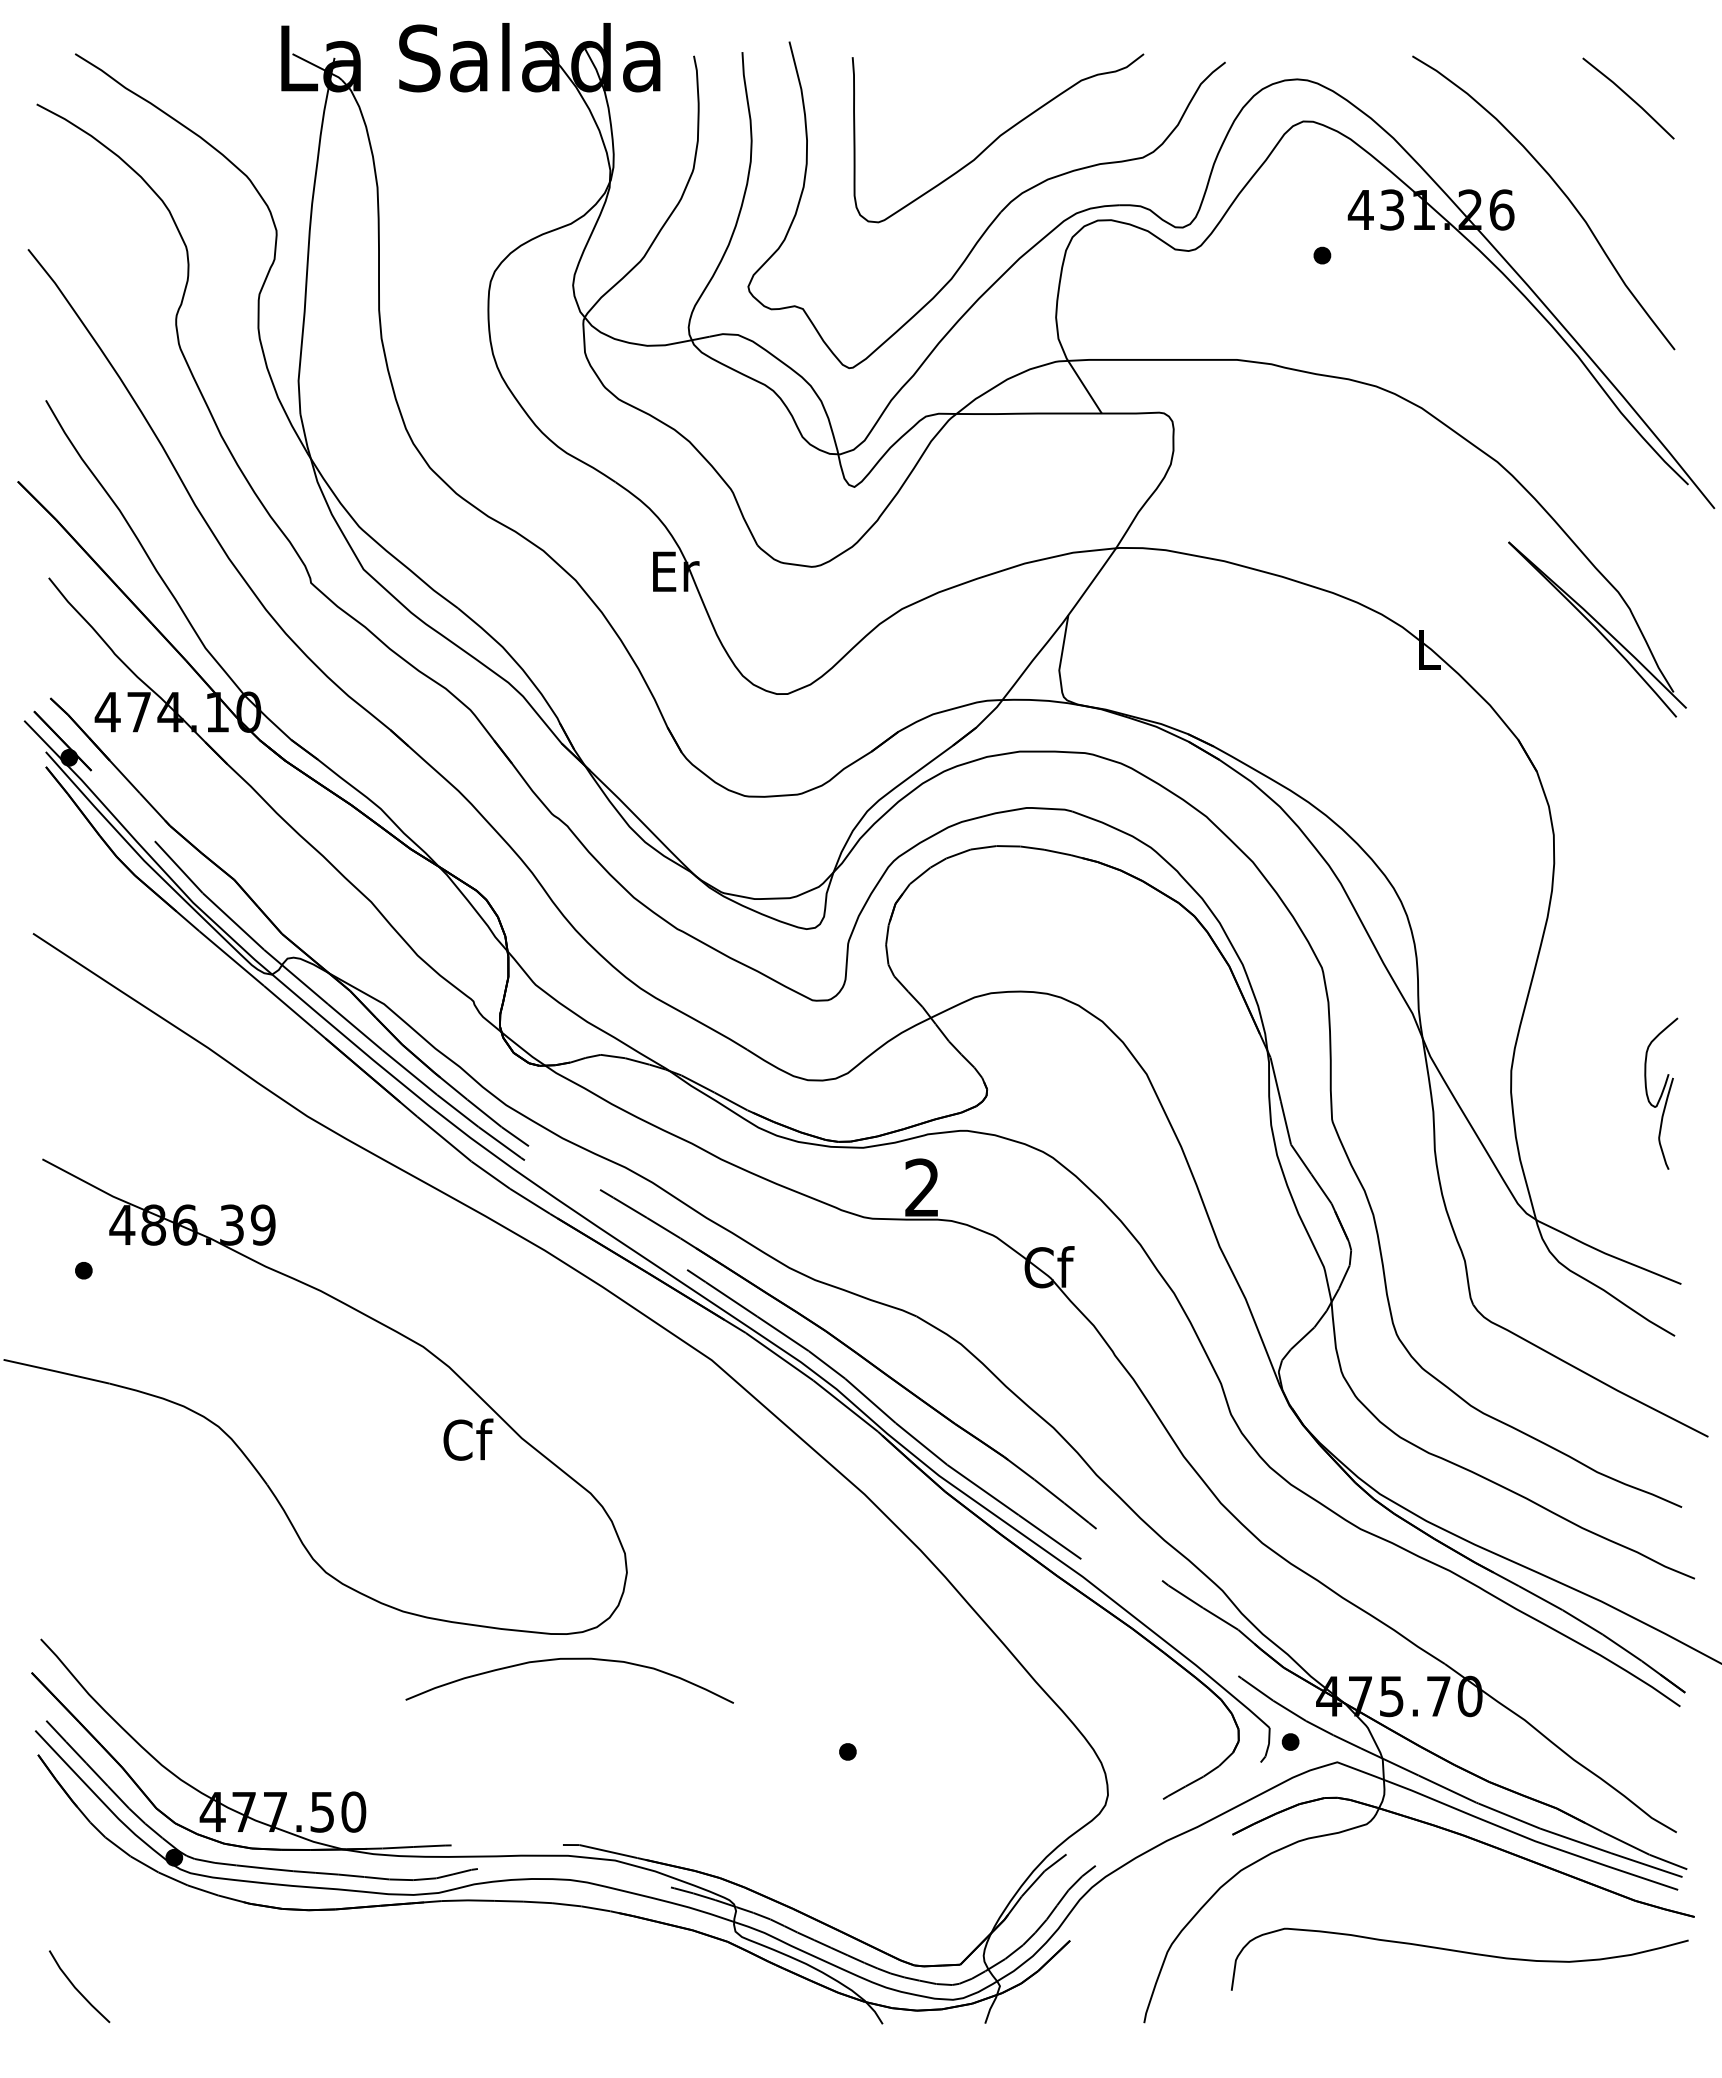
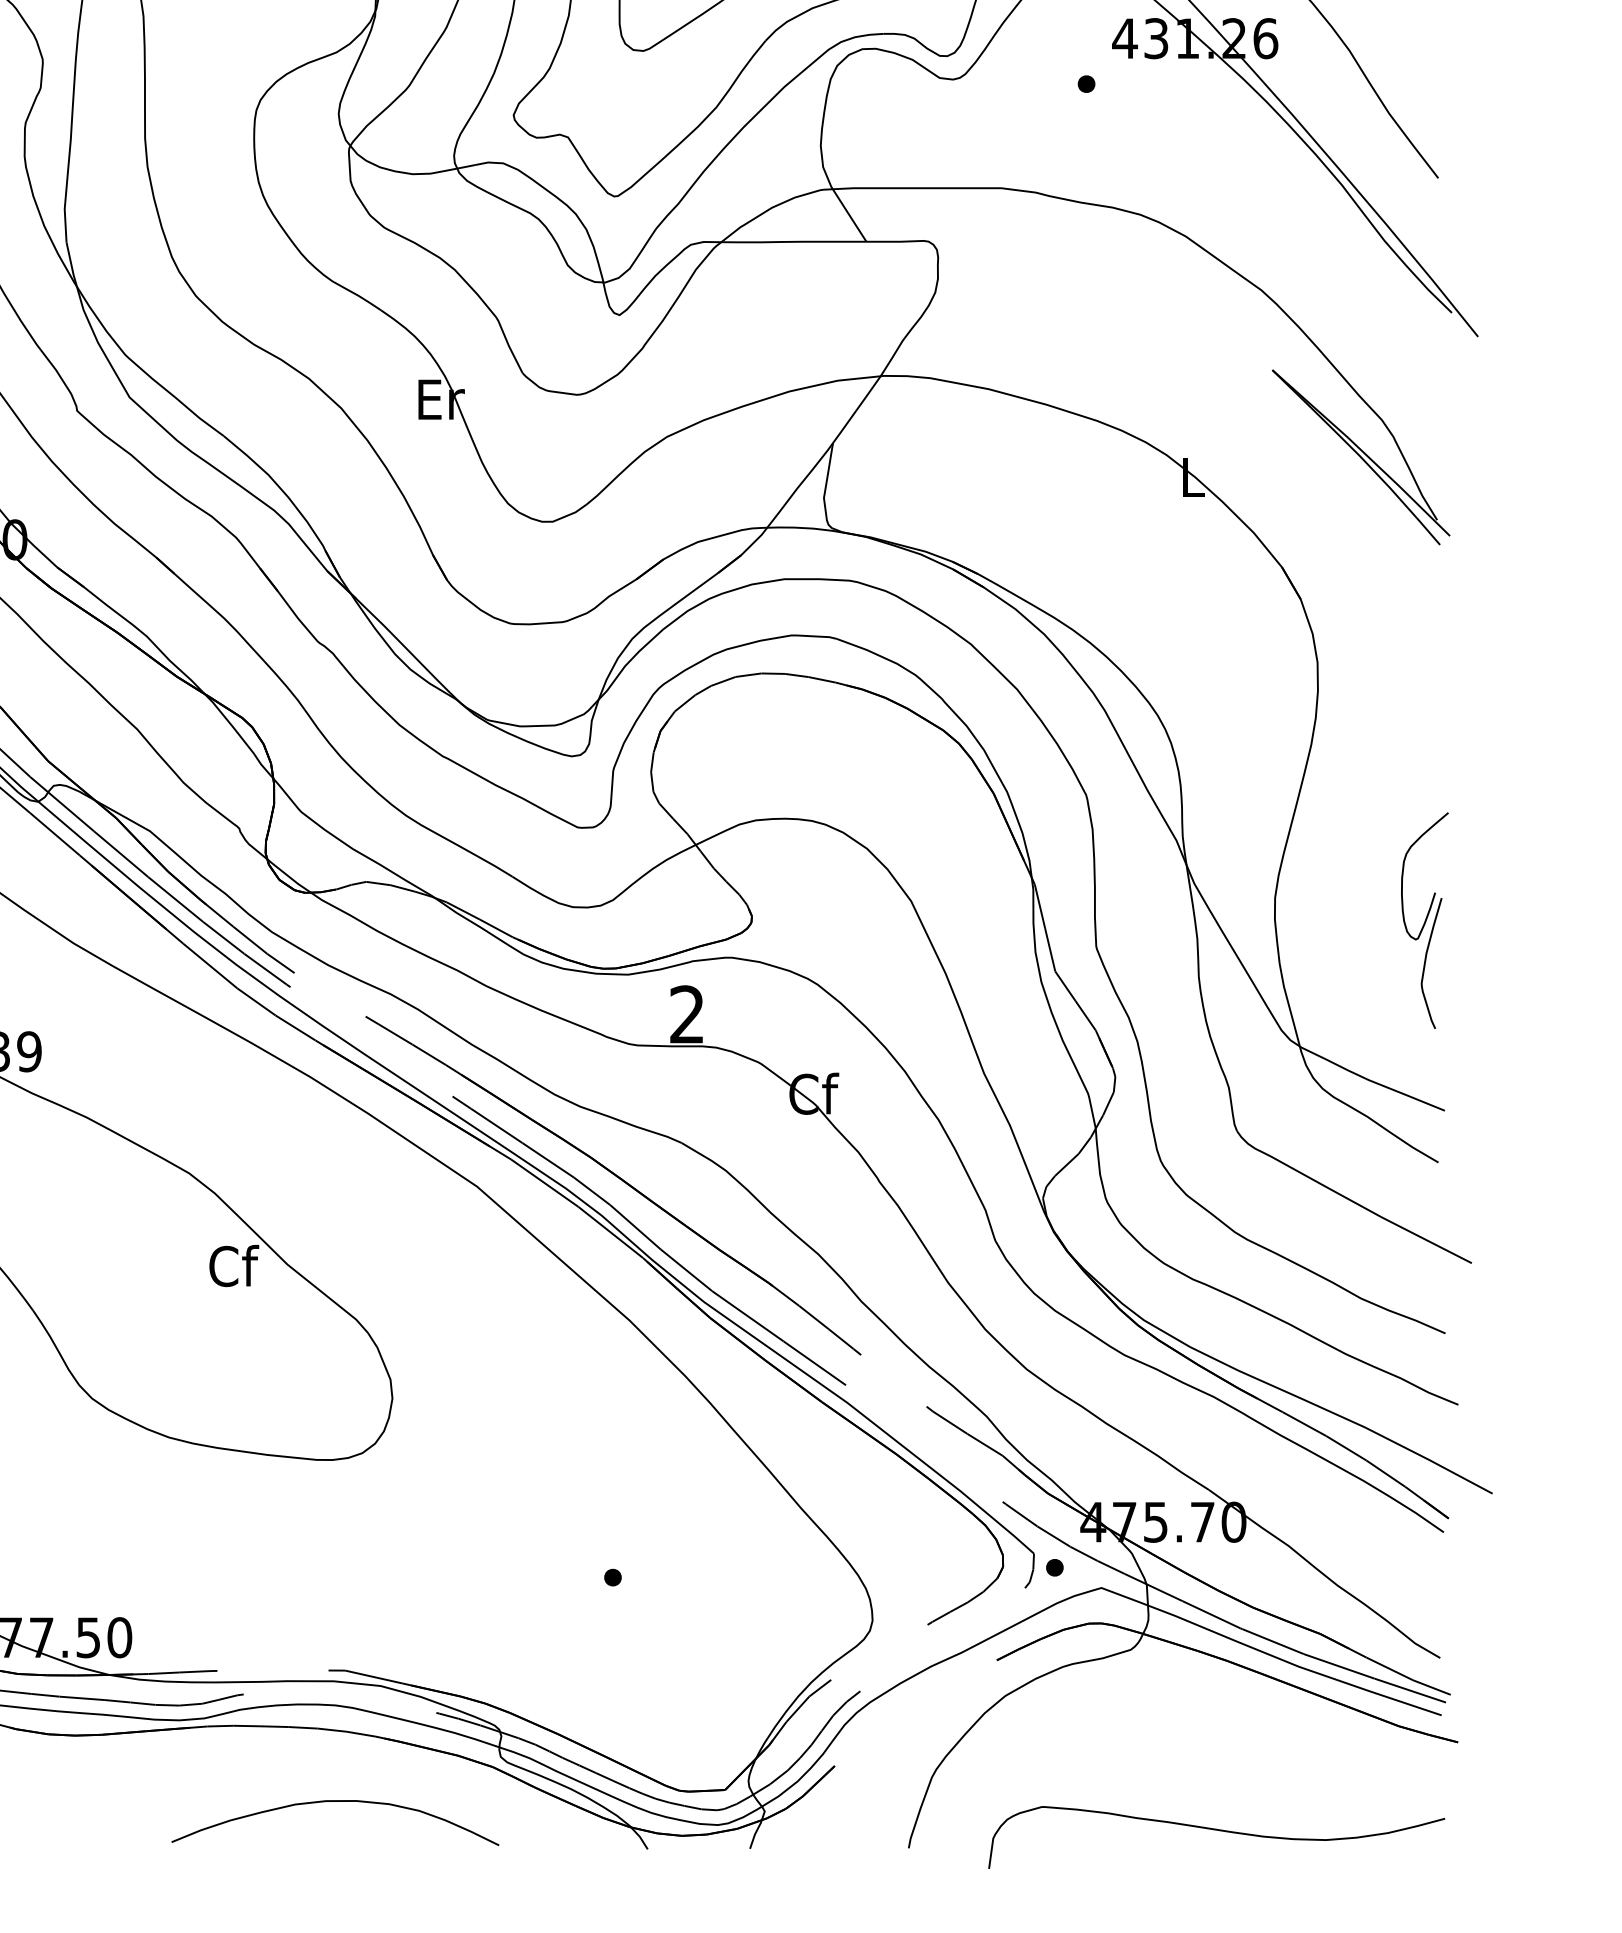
part: (1661, 1093) -> (1425, 920), size x1.43
curve: (569, 1659) -> (335, 1801), moved
curve: (1459, 1952) -> (1216, 1830), moved

